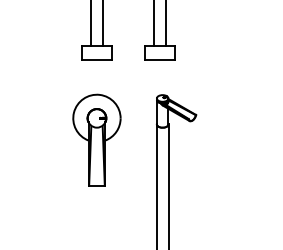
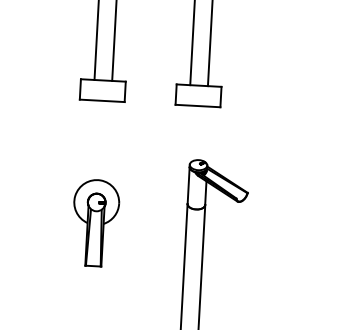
part: (96, 140) -> (94, 223), size x0.62

